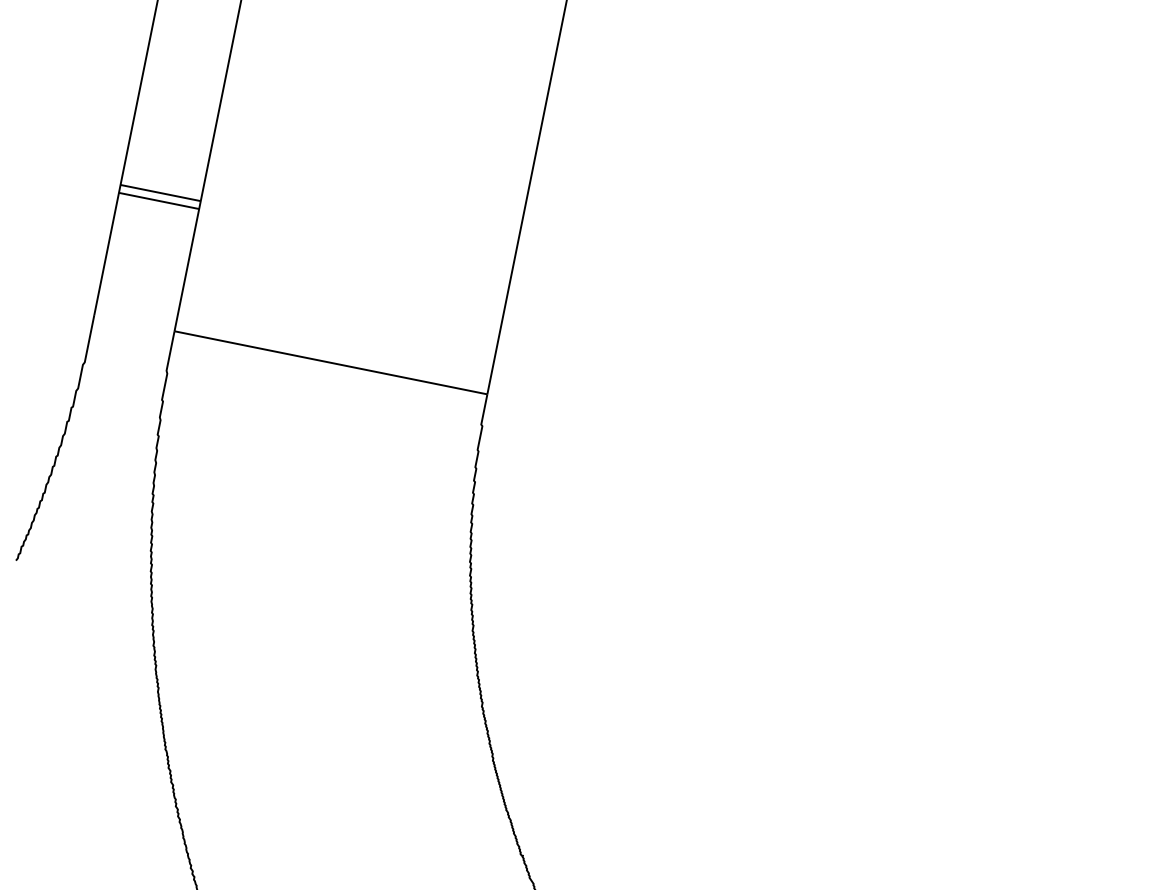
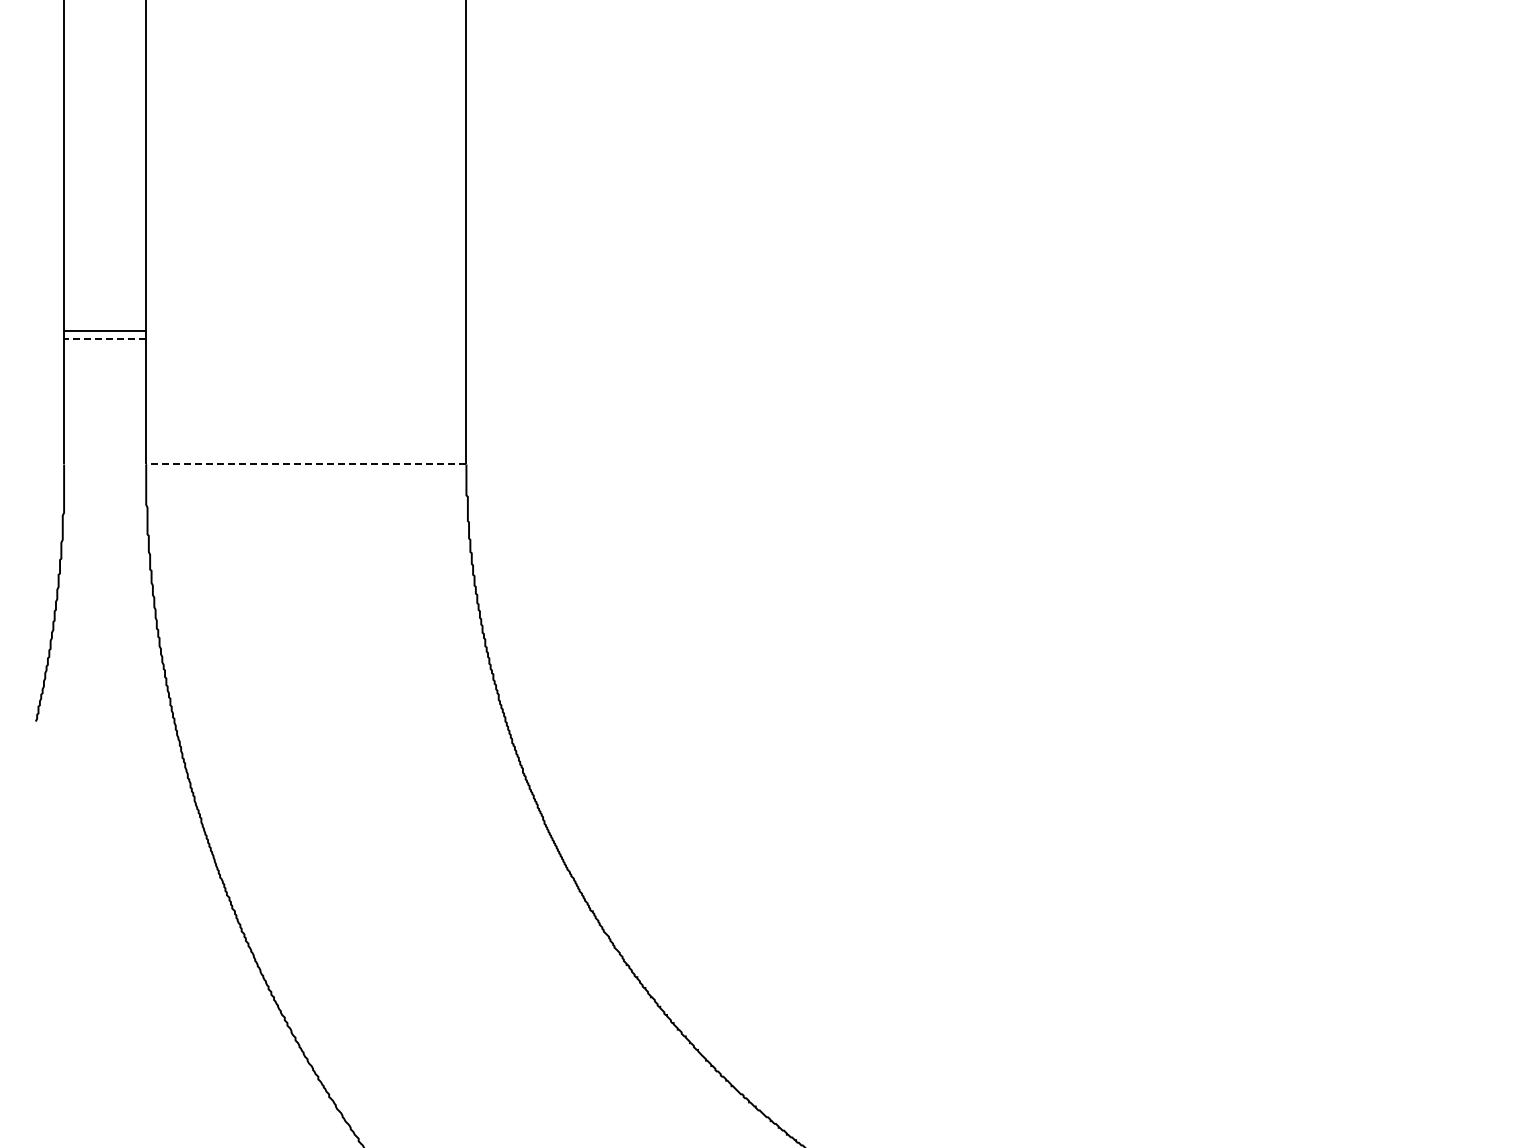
line: (158, 200) -> (104, 339), solid -> dashed
line: (330, 362) -> (305, 464), solid -> dashed

